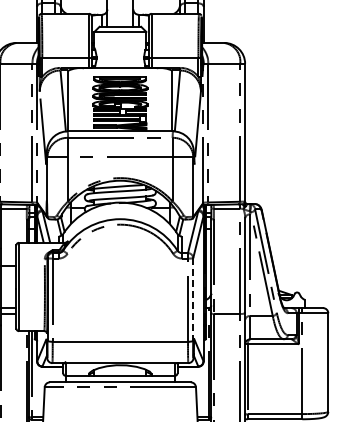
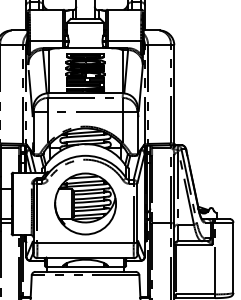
part: (120, 286) -> (85, 203), added
line: (193, 300) -> (137, 213), dashed -> solid

